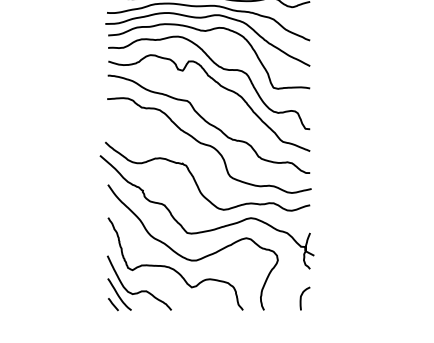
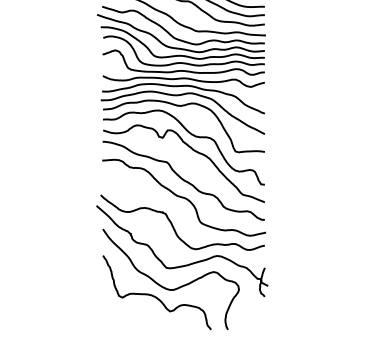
part: (138, 283) -> (127, 308), removed
curve: (302, 297) -> (258, 319), removed

